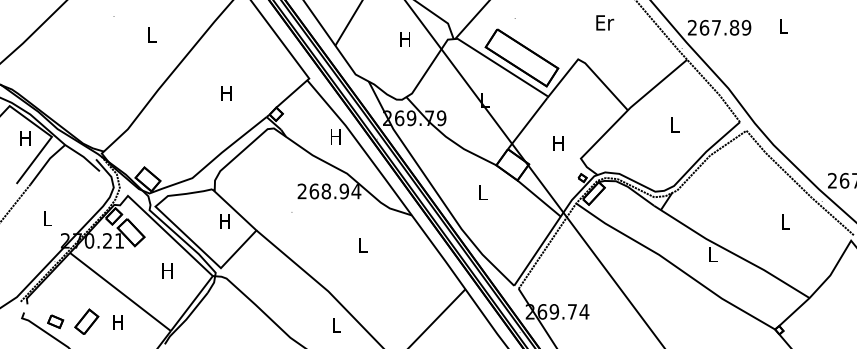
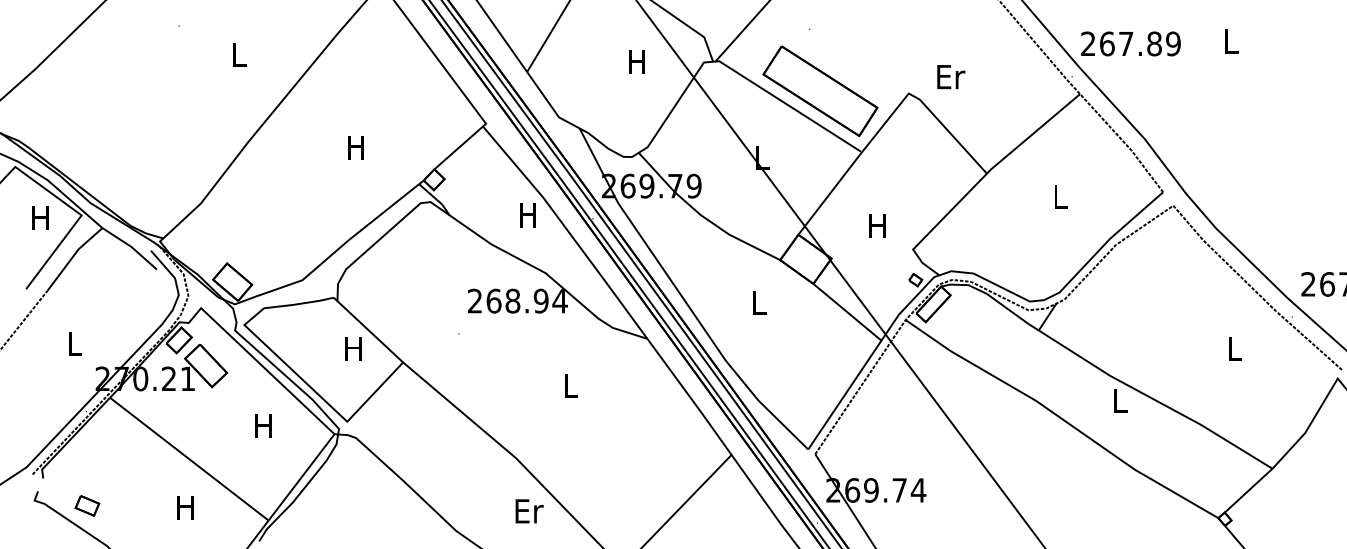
text: (605, 22) -> (951, 76), moved
part: (86, 321) -> (135, 505), removed
text: (336, 324) -> (528, 510), L -> Er

